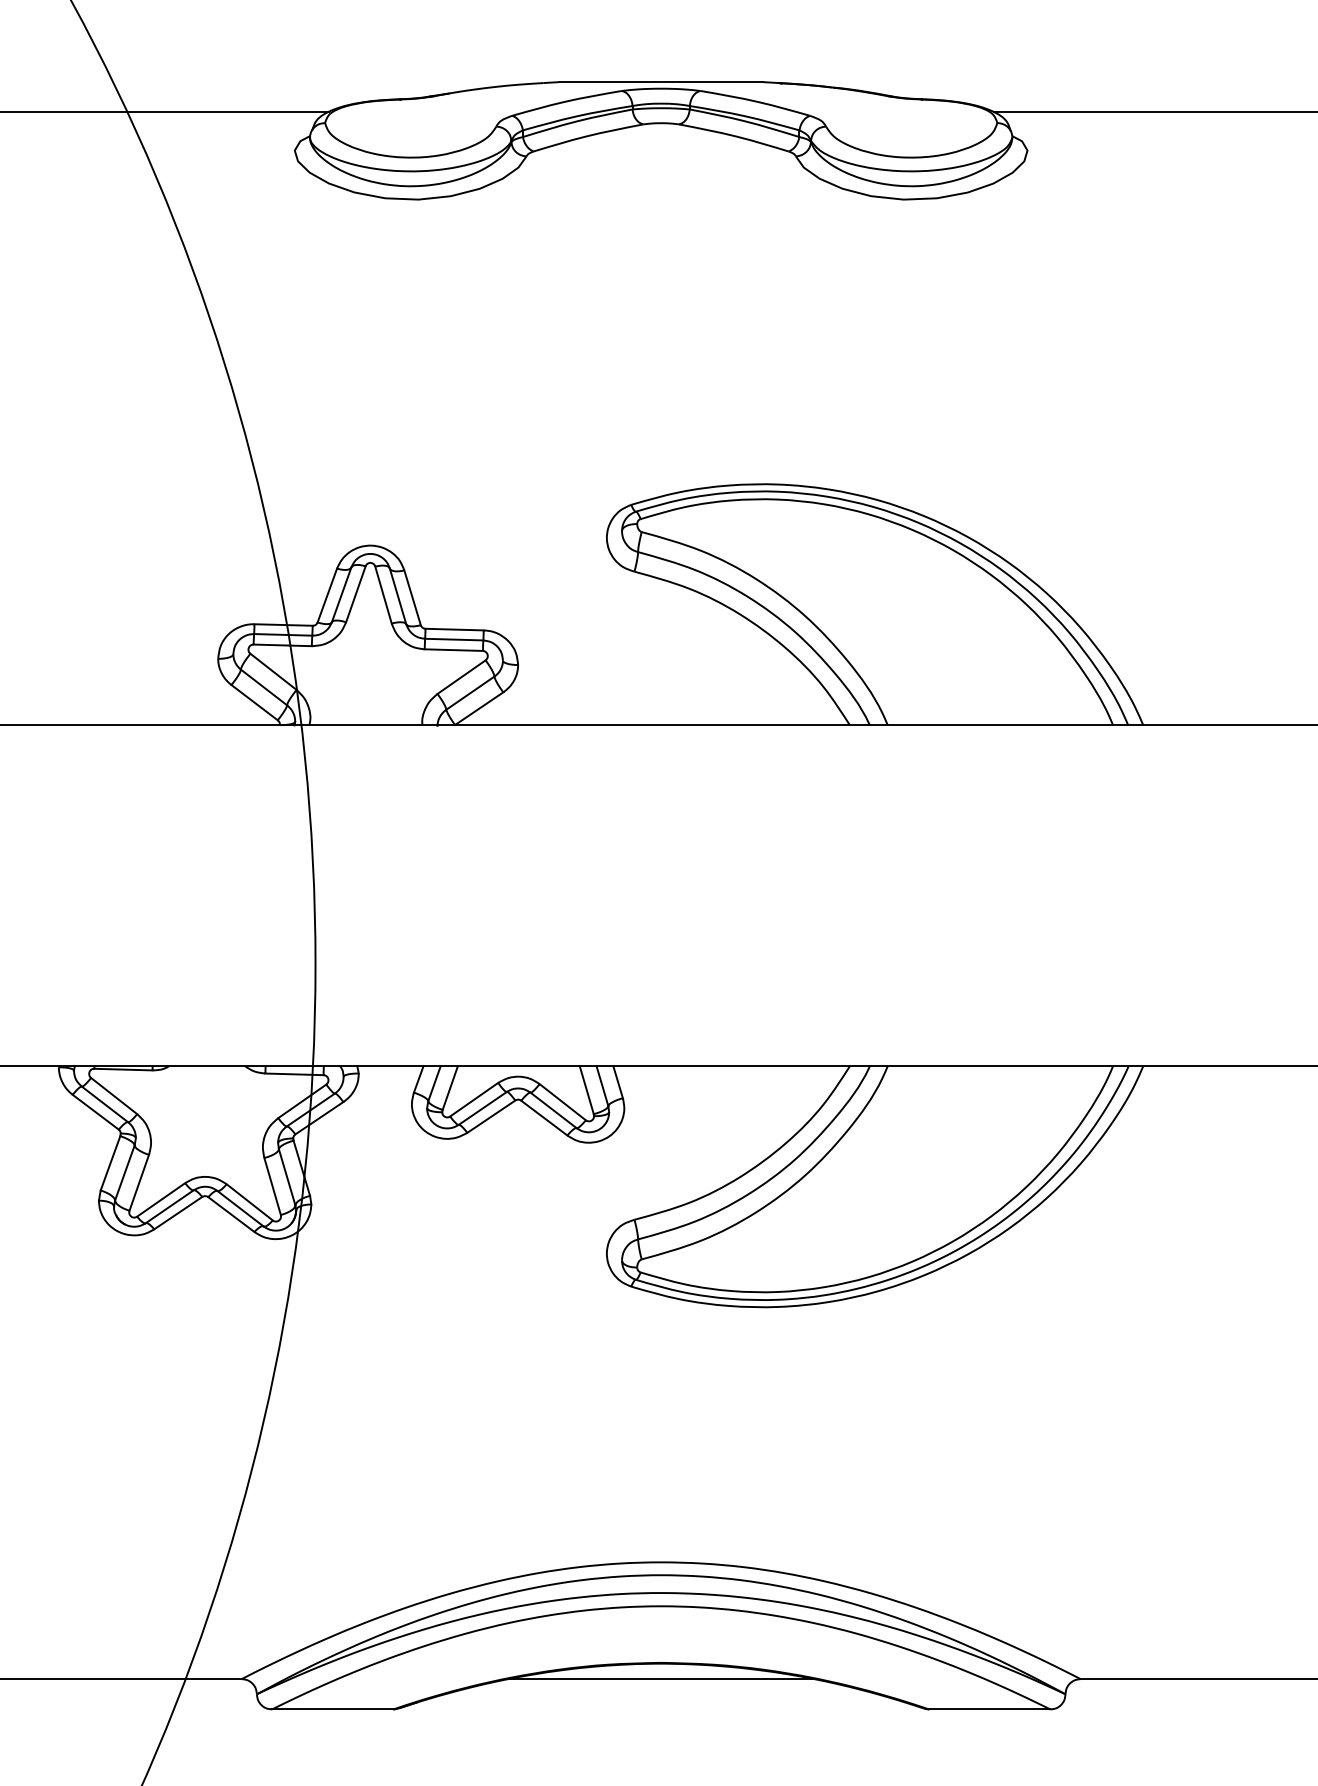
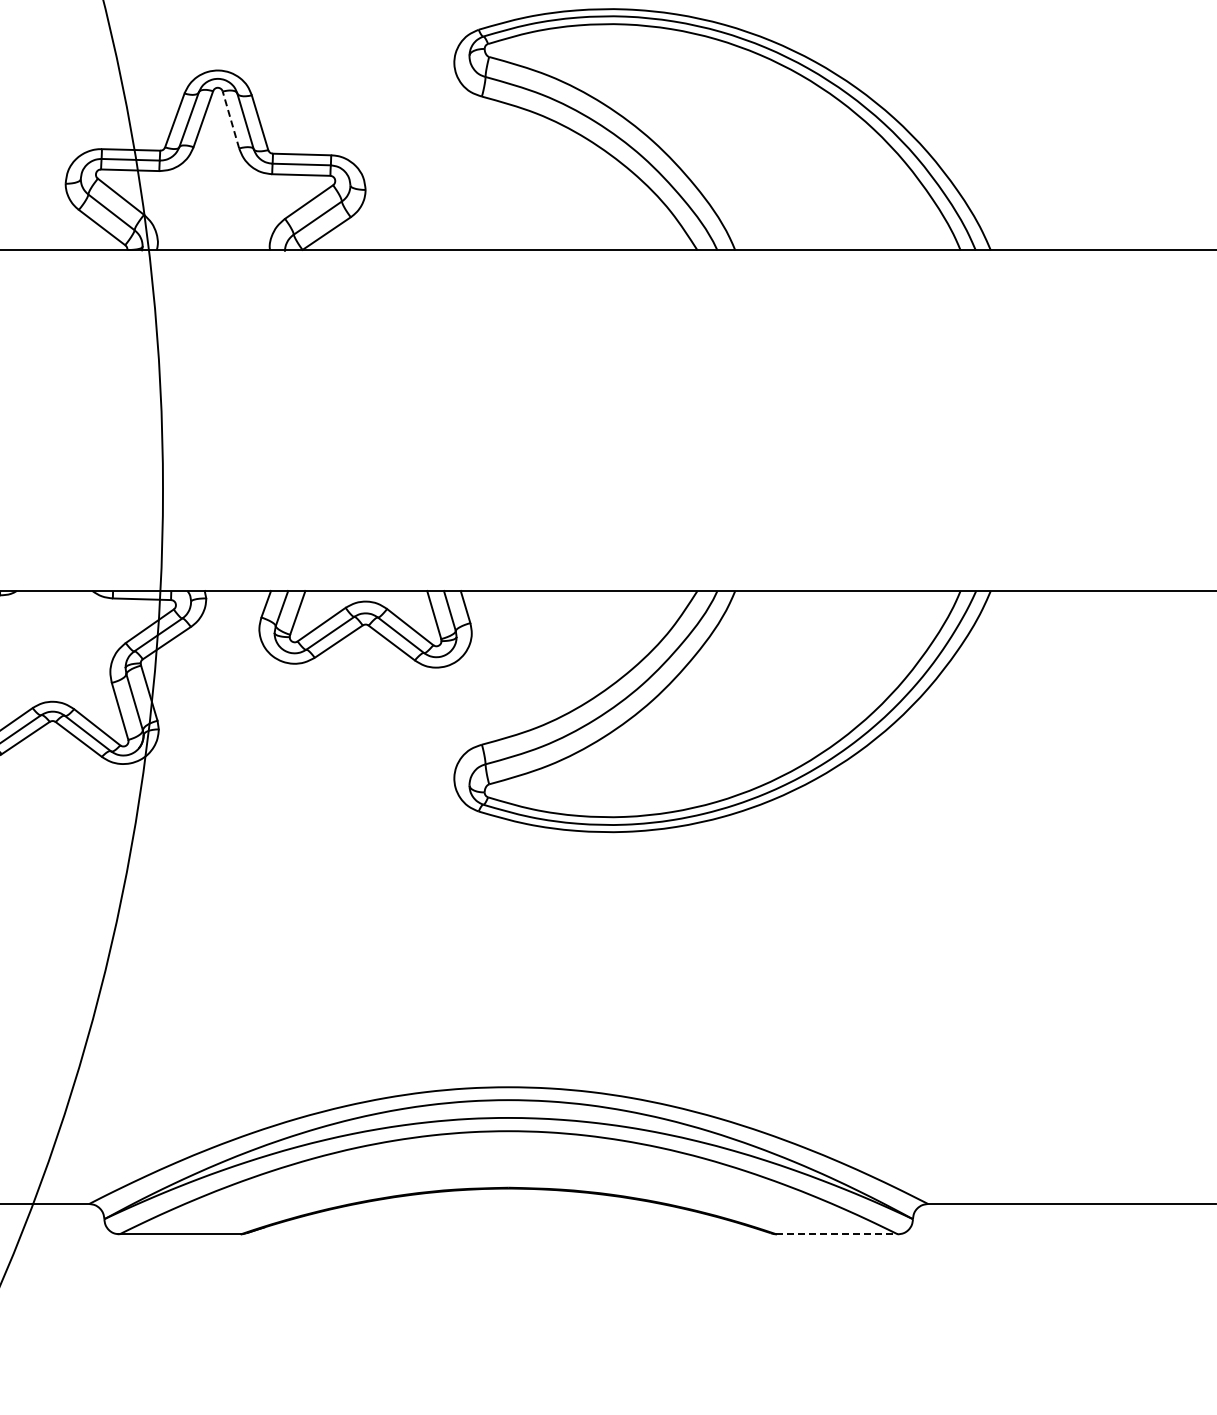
line: (383, 595) -> (230, 120), solid -> dashed
line: (661, 1679) -> (508, 1204), removed
line: (989, 1709) -> (836, 1234), solid -> dashed

